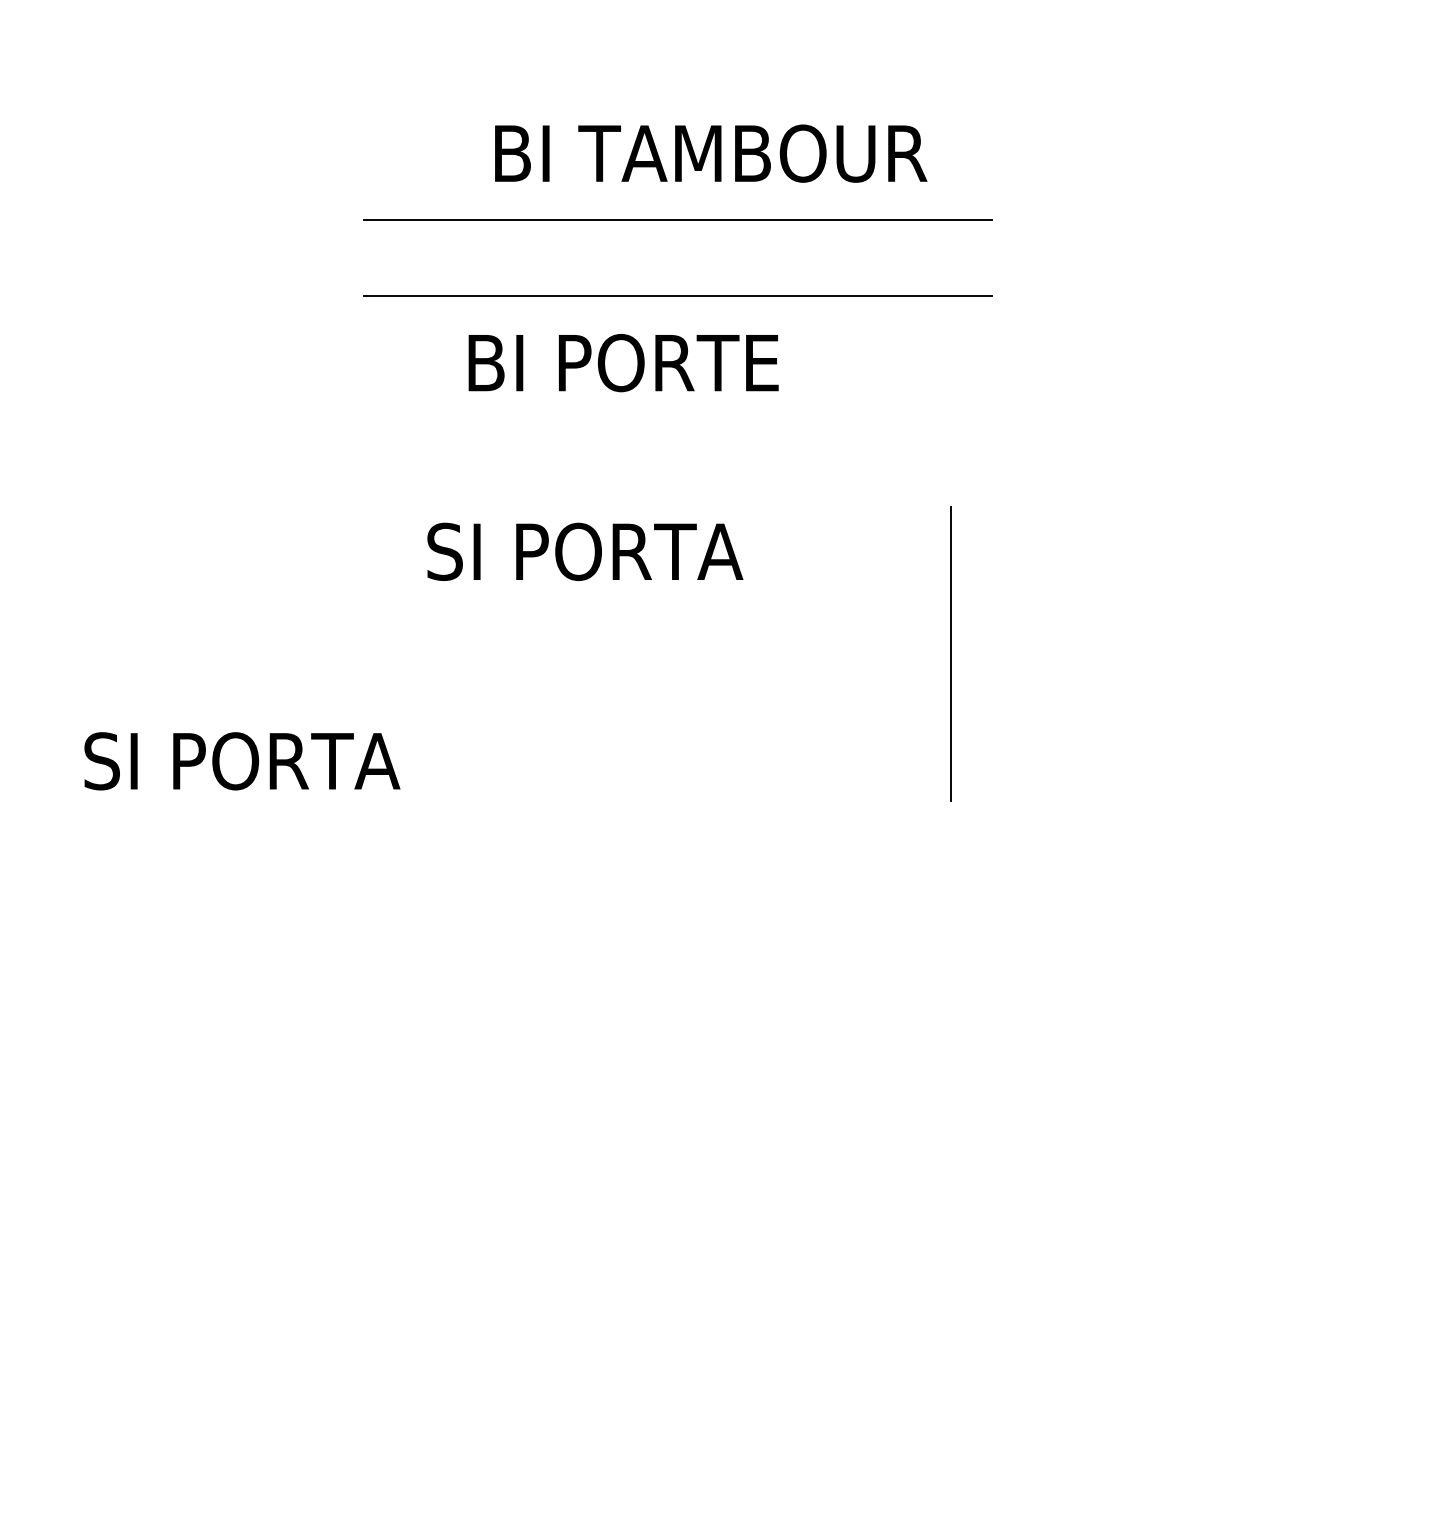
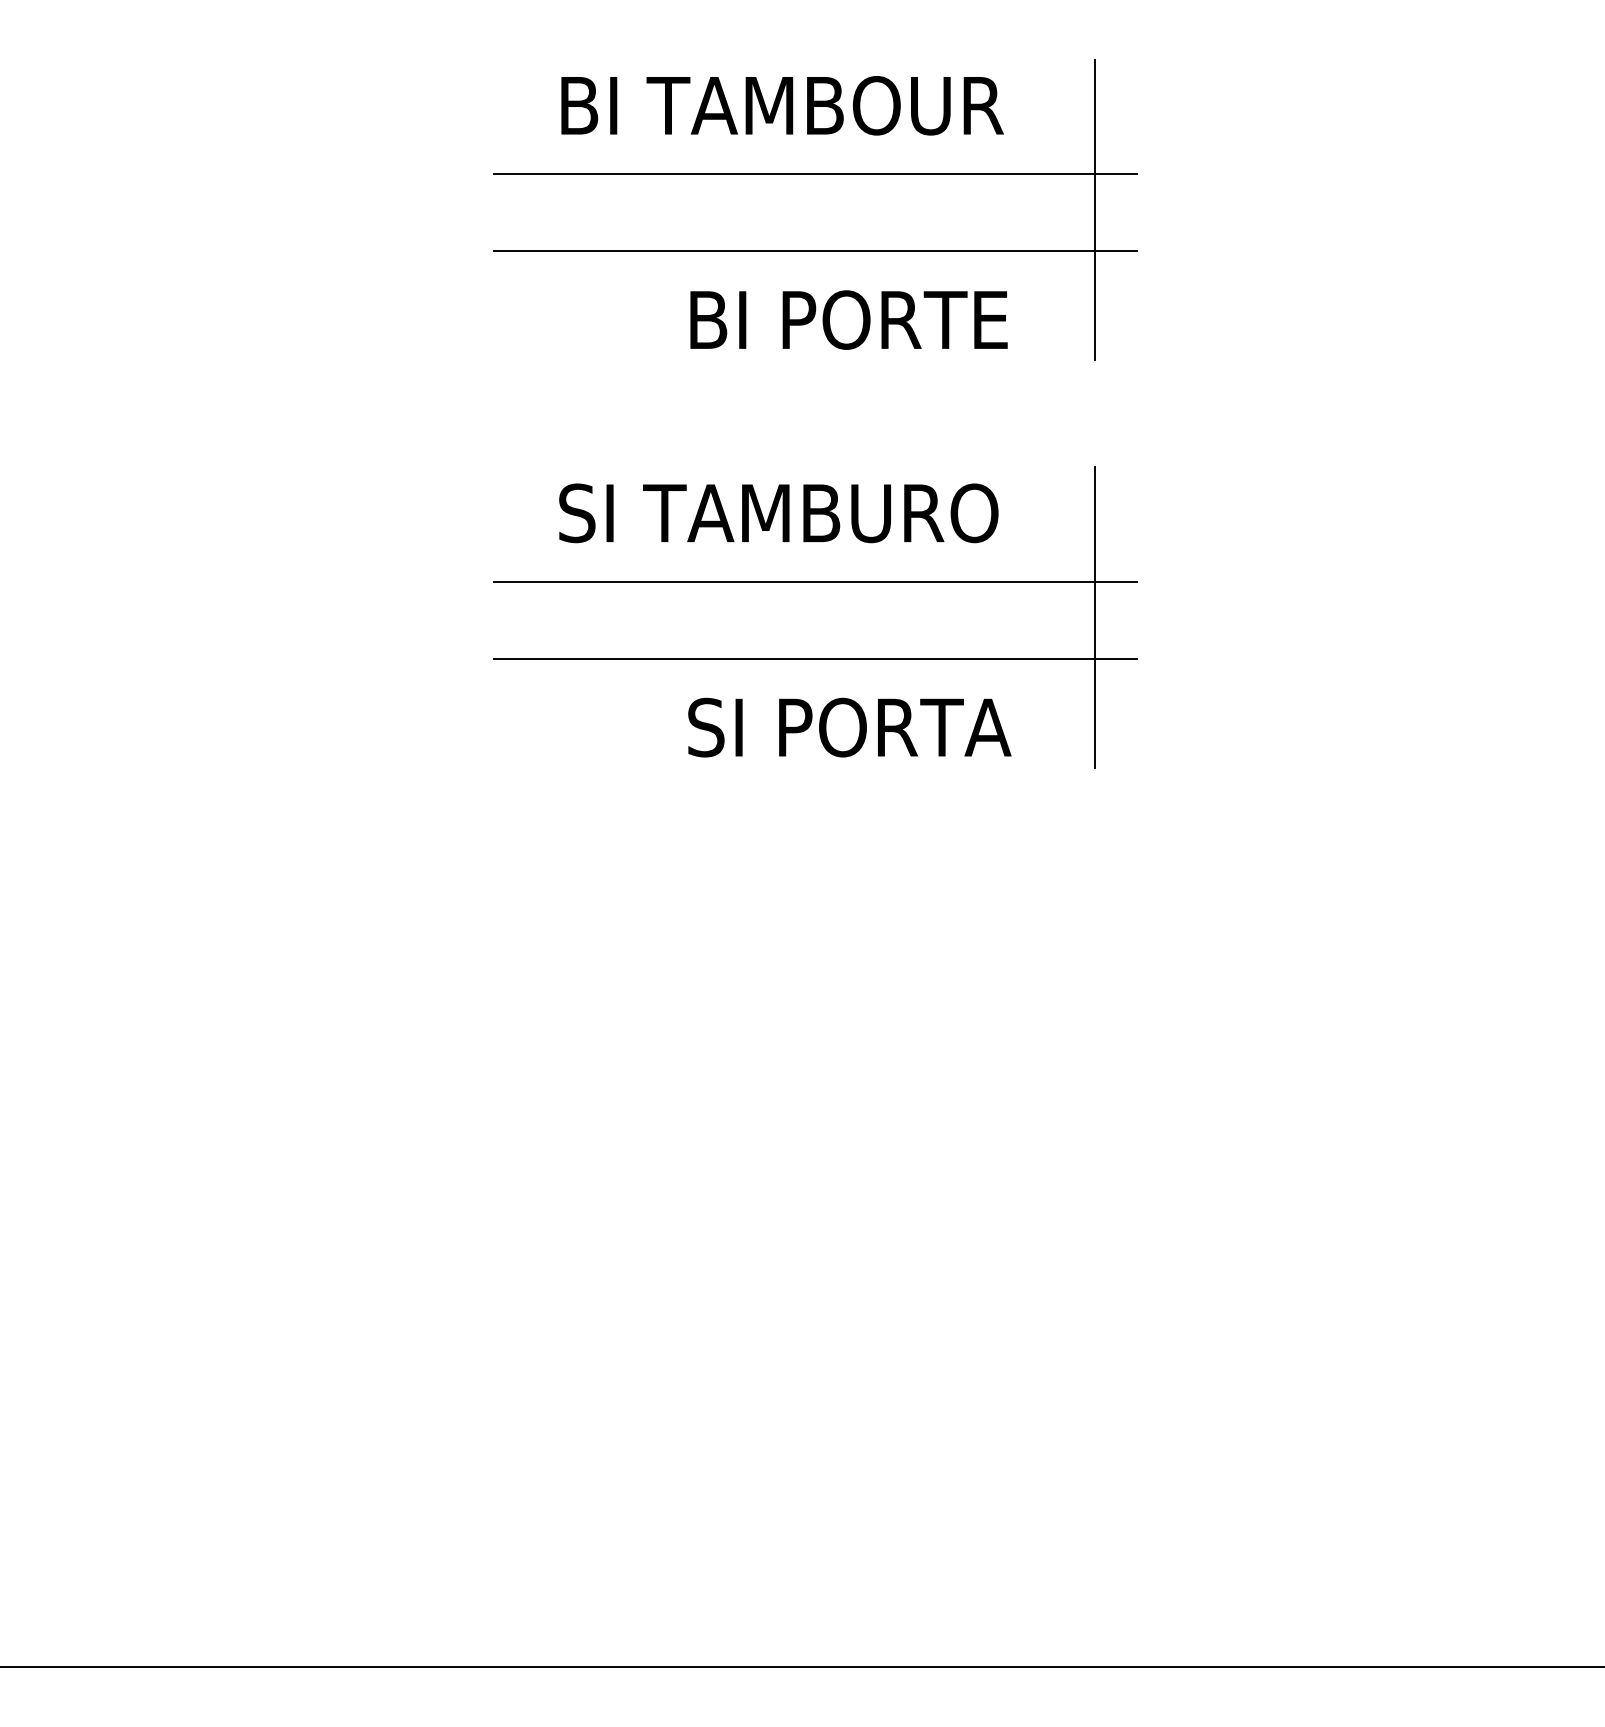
text: (711, 153) -> (782, 105), moved
line: (951, 255) -> (1095, 209), added
text: (623, 362) -> (848, 319), moved
text: (682, 552) -> (820, 513), SI PORTA -> SI TAMBURO
line: (677, 618) -> (815, 581), added
line: (677, 693) -> (815, 658), added
text: (242, 761) -> (849, 727), moved

